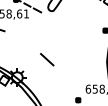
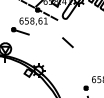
line: (46, 59) -> (67, 42), moved

